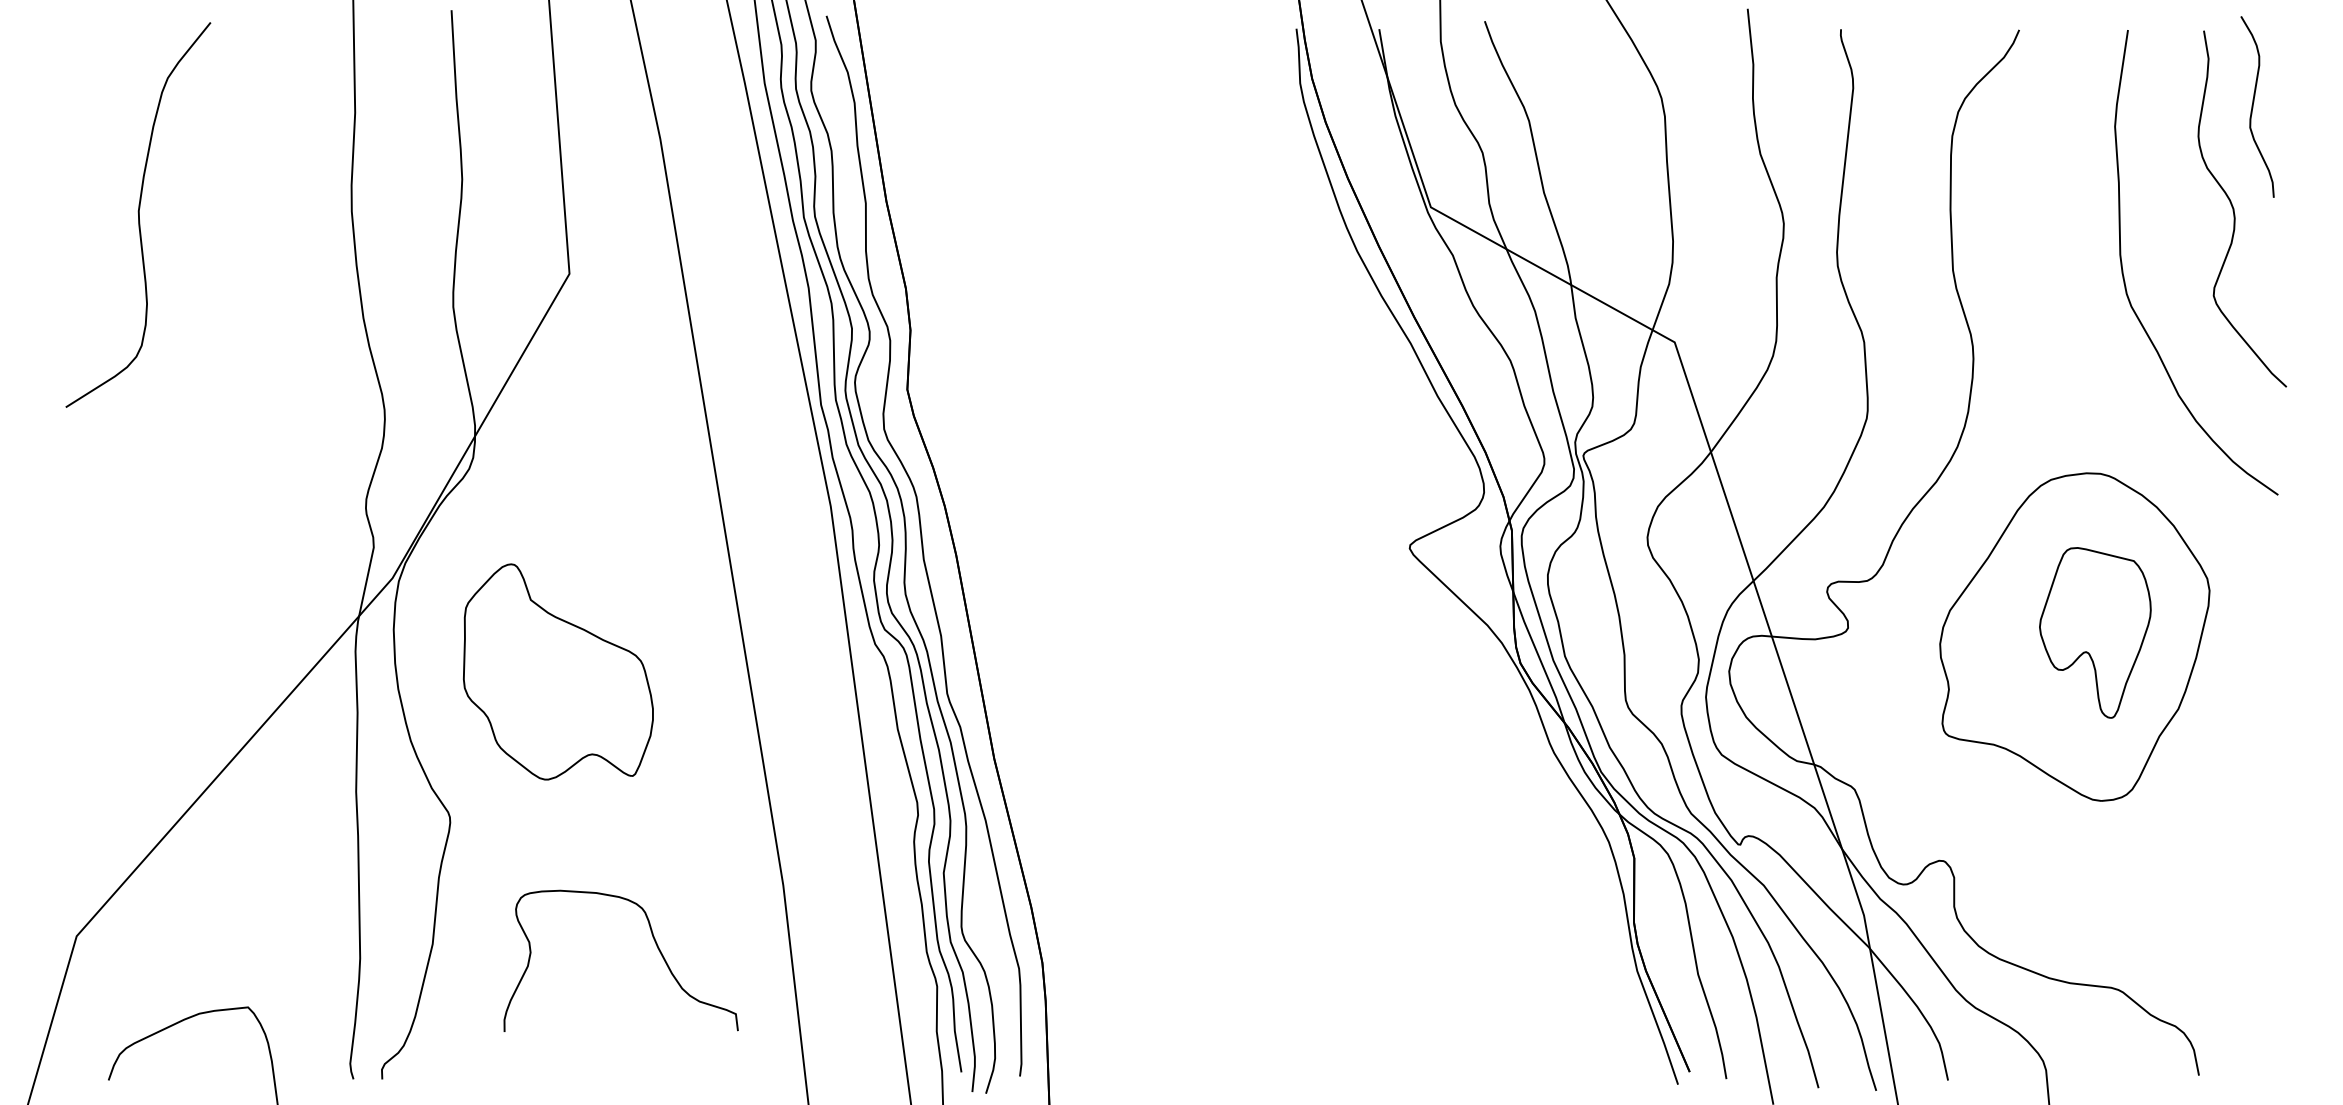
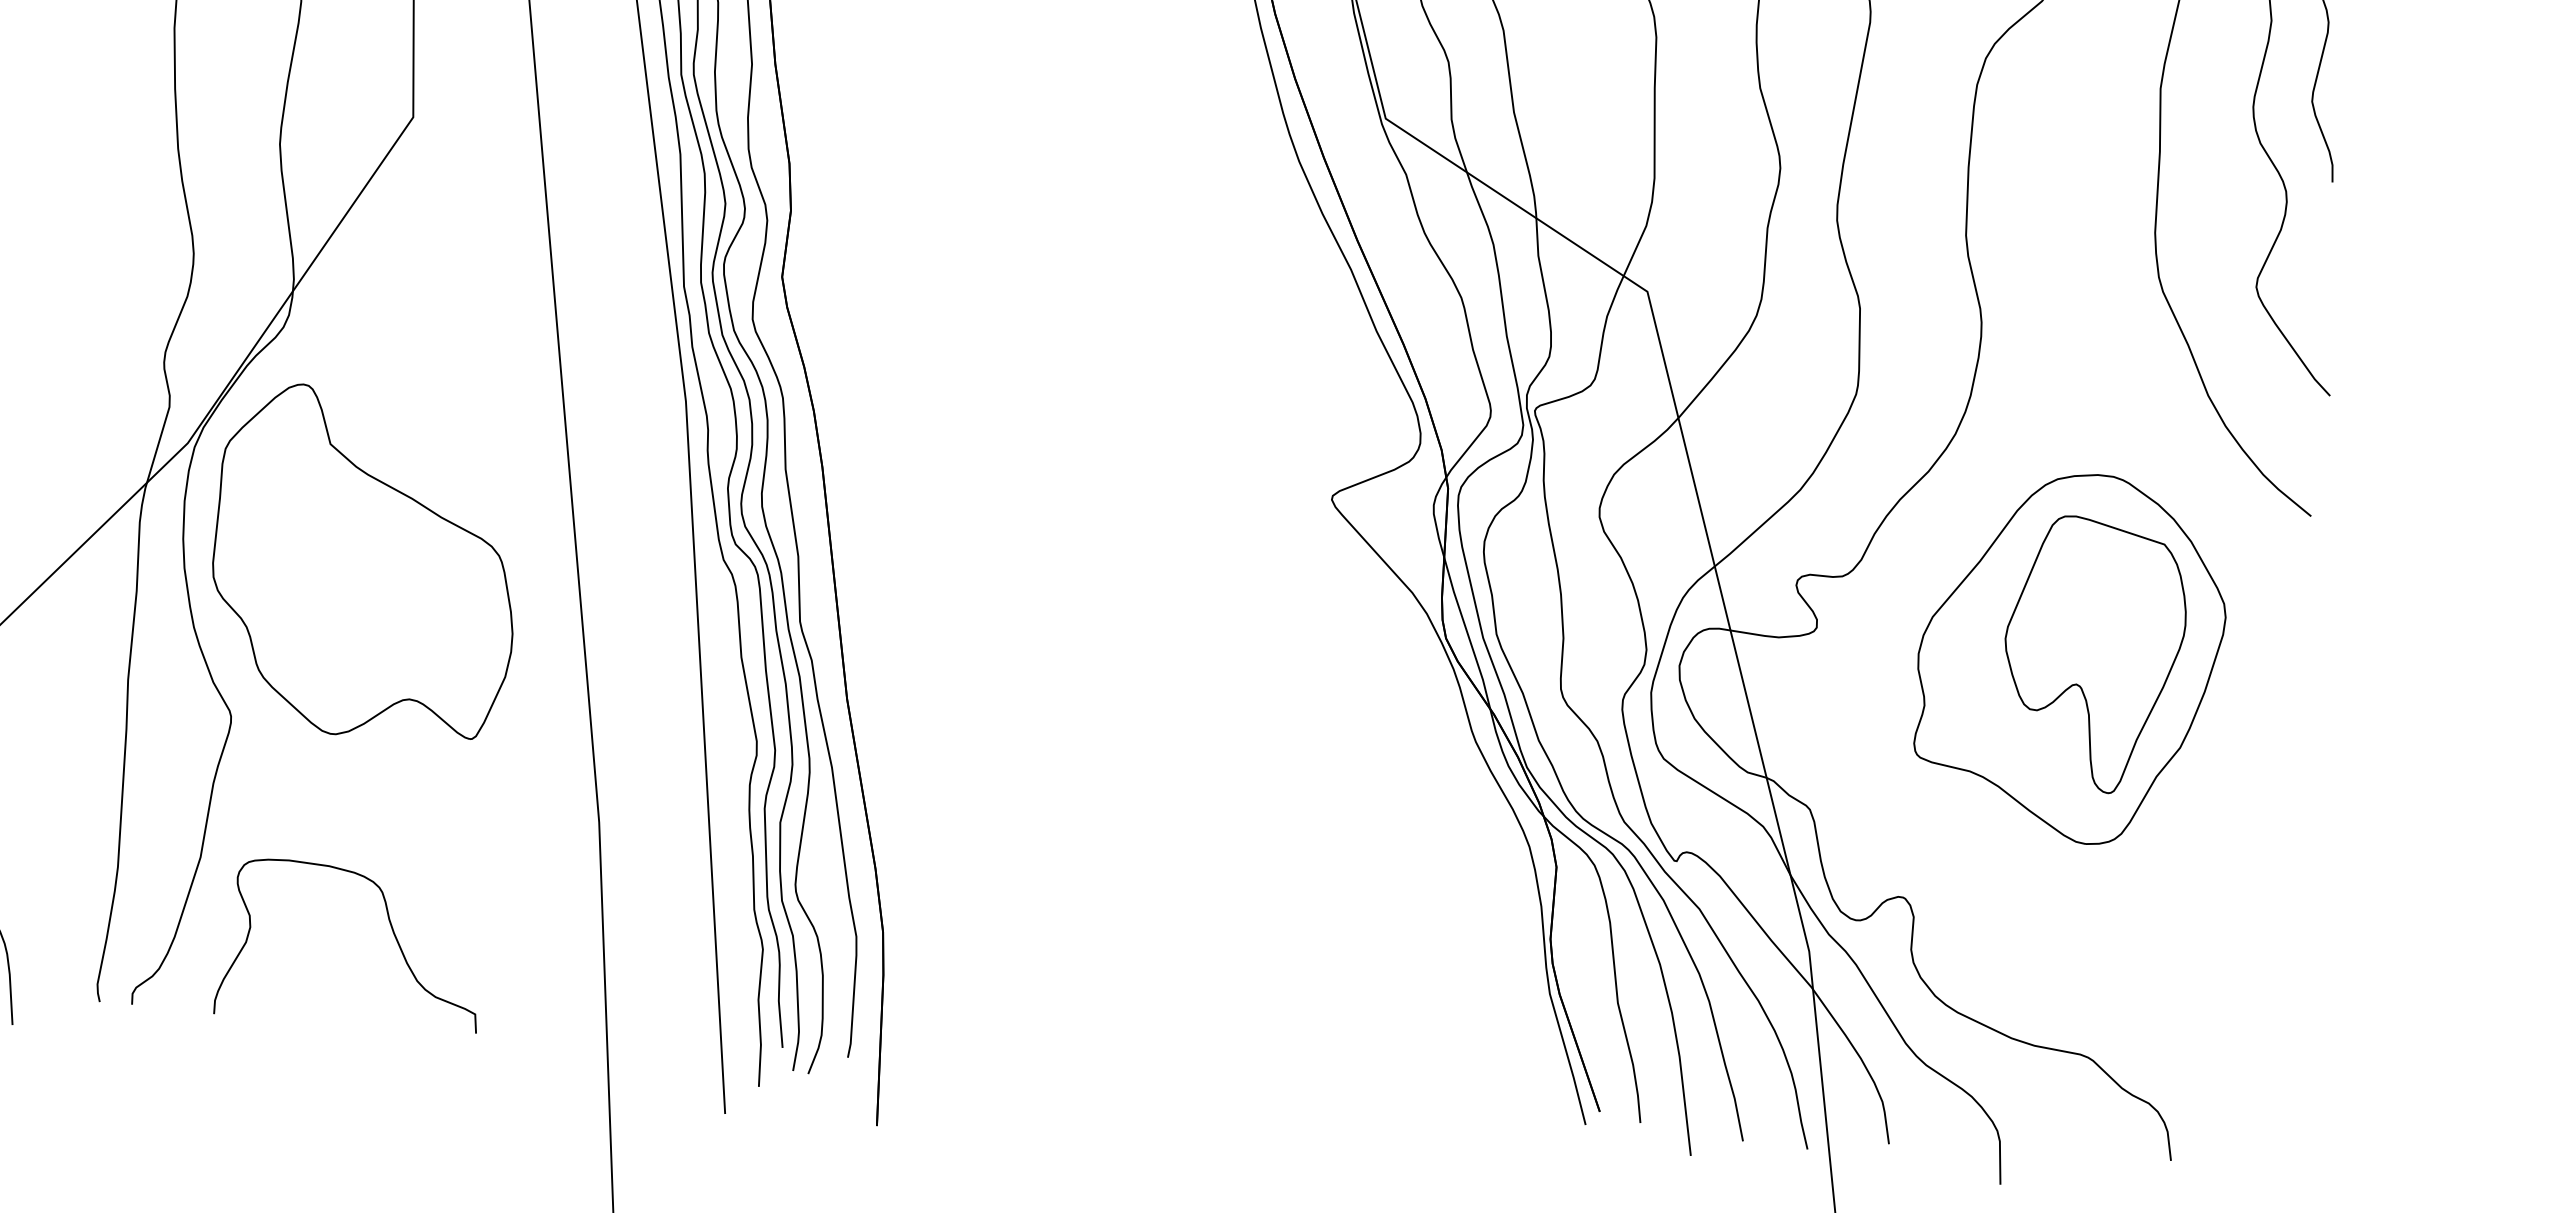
part: (2095, 632) -> (2093, 654), size x1.43
part: (558, 671) -> (365, 562), size x1.43
curve: (655, 944) -> (391, 929), moved

